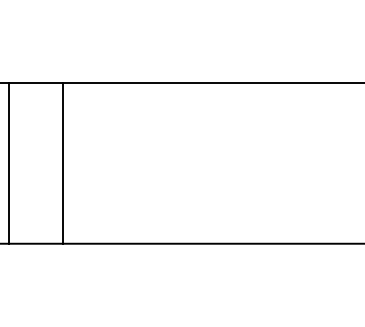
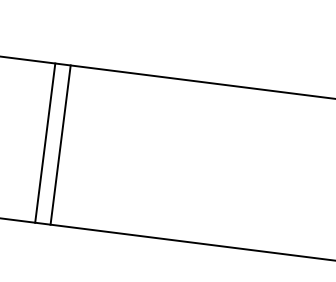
line: (9, 163) -> (45, 143), moved
line: (62, 163) -> (60, 145), moved

